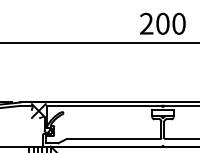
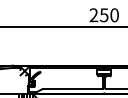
text: (161, 24) -> (103, 15), 200 -> 250

